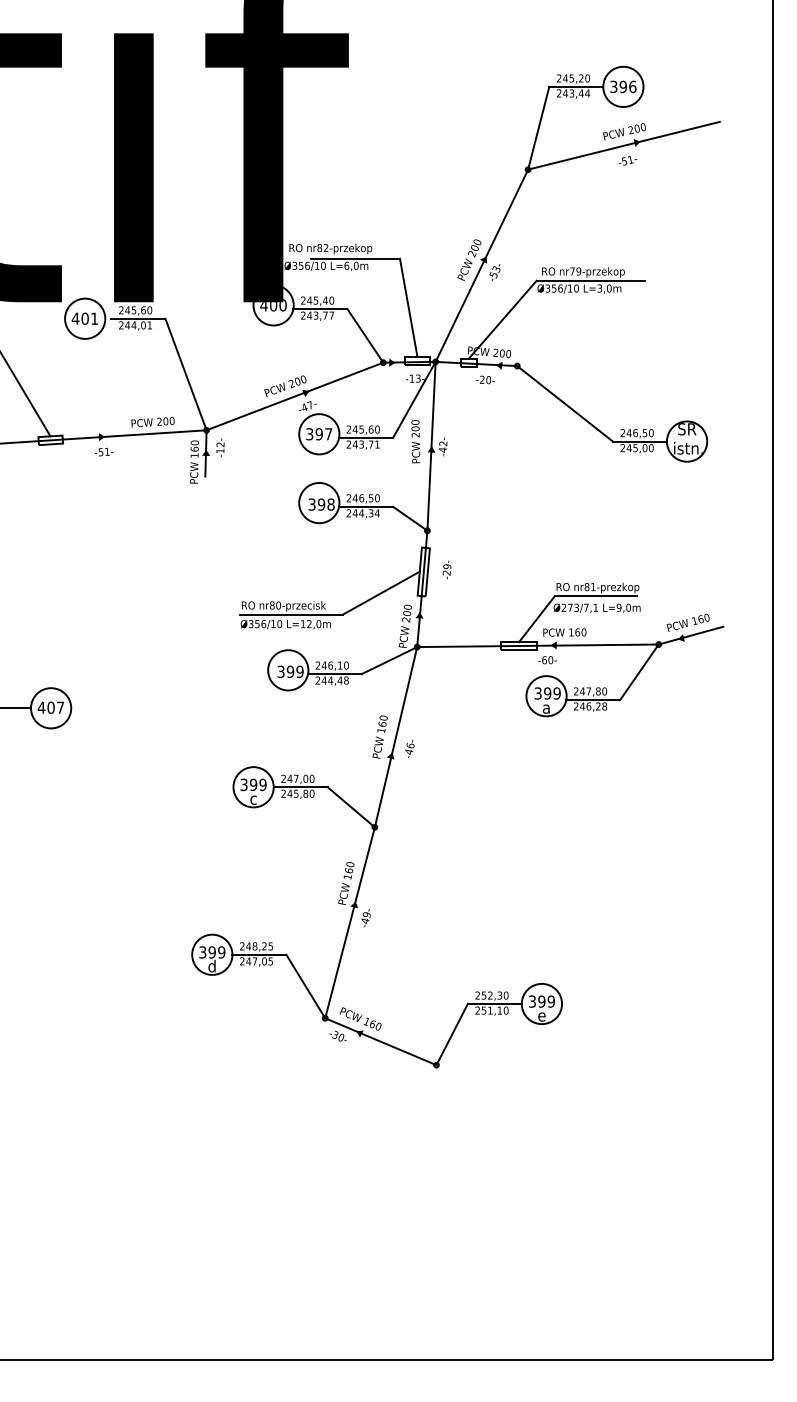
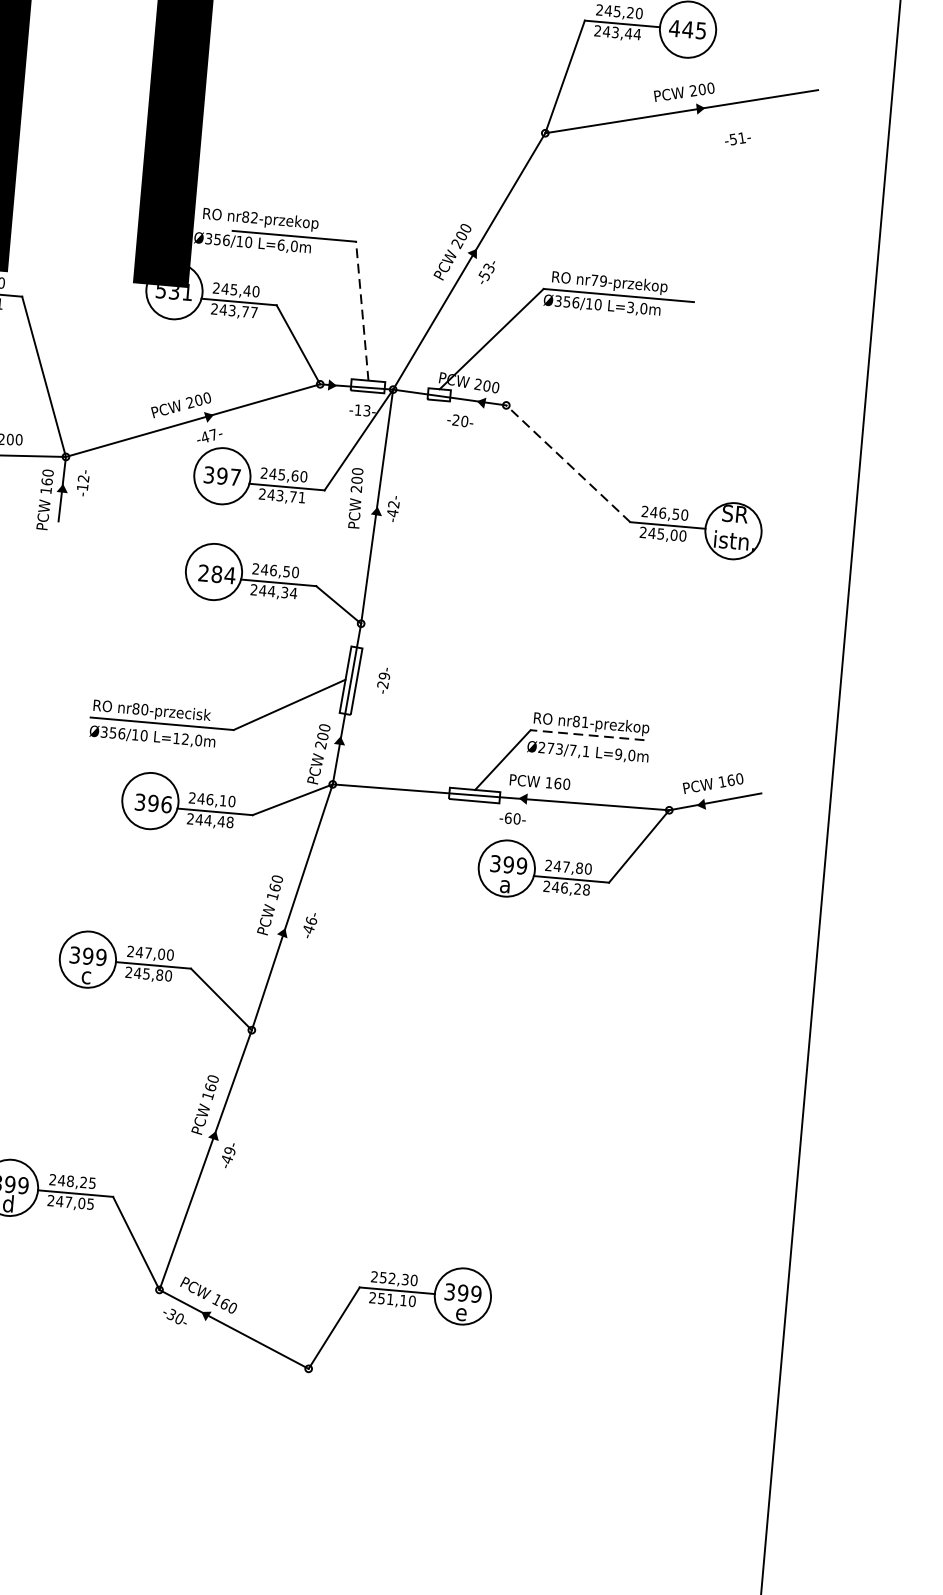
text: (623, 86) -> (688, 29), 396 -> 445
text: (627, 160) -> (737, 138), moved
text: (273, 305) -> (174, 291), 400 -> 531
line: (408, 307) -> (361, 310), solid -> dashed
line: (565, 403) -> (568, 463), solid -> dashed
text: (321, 504) -> (216, 574), 398 -> 284
line: (595, 596) -> (587, 735), solid -> dashed
text: (299, 671) -> (165, 804), 399 -> 396

